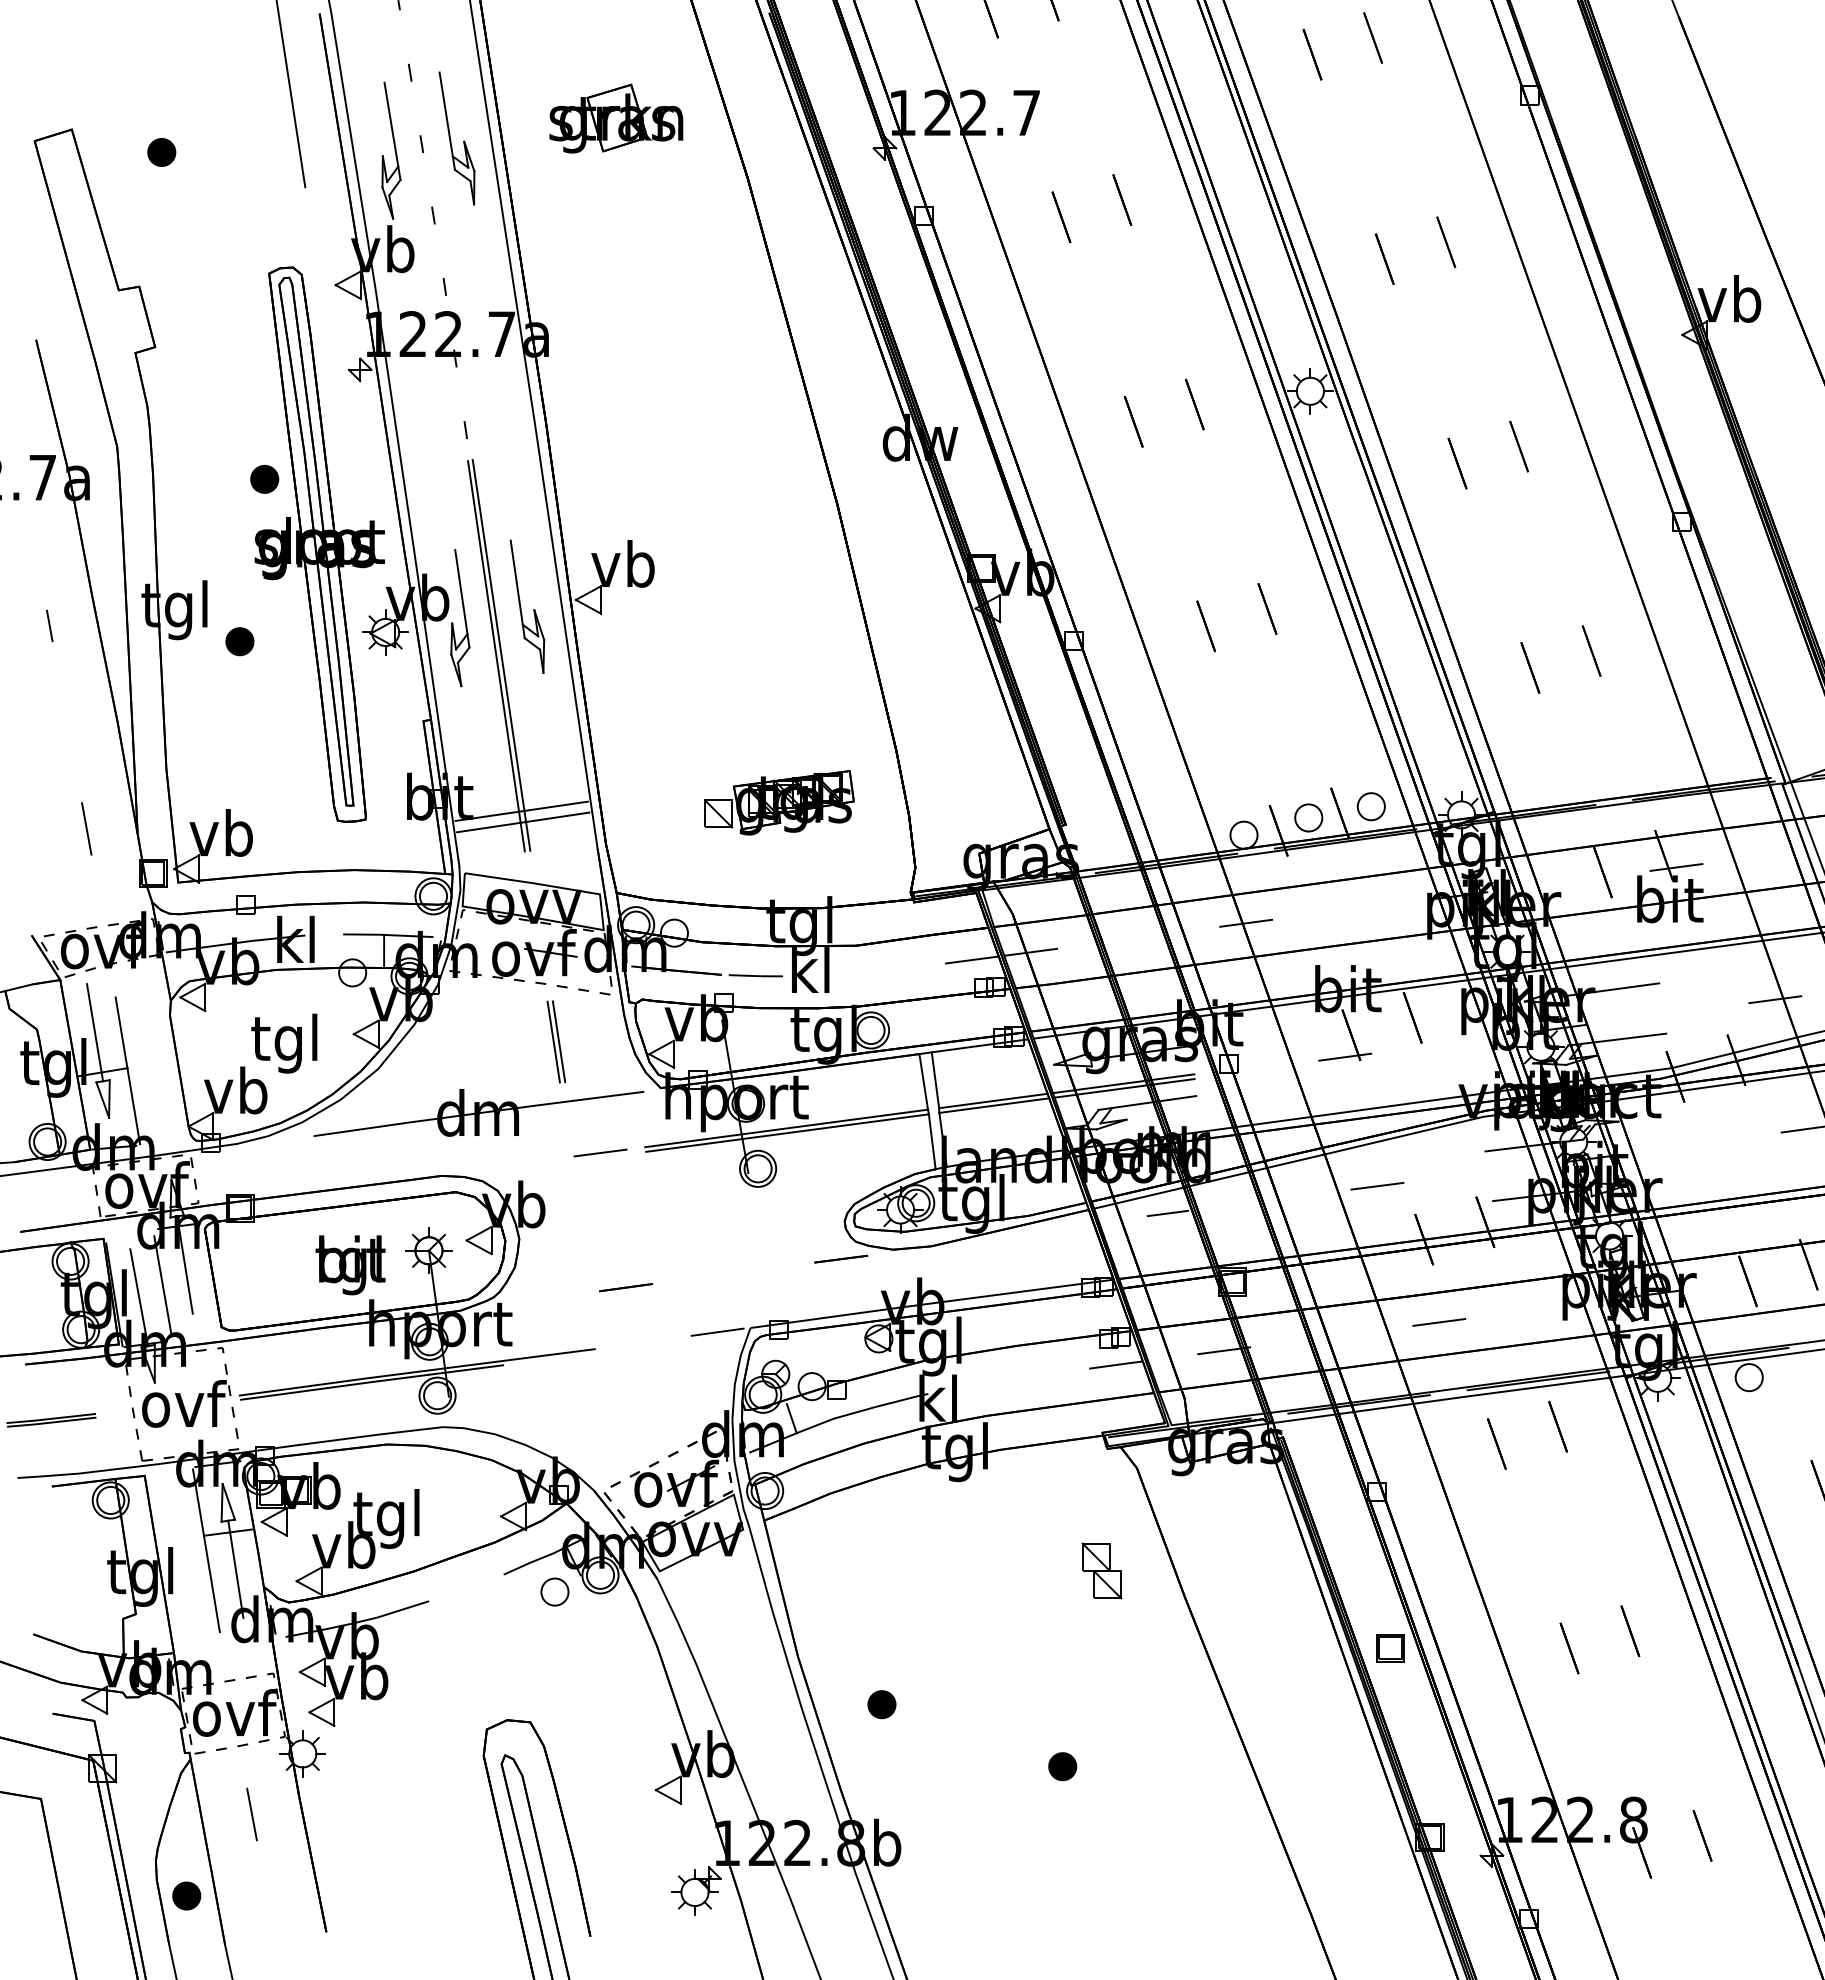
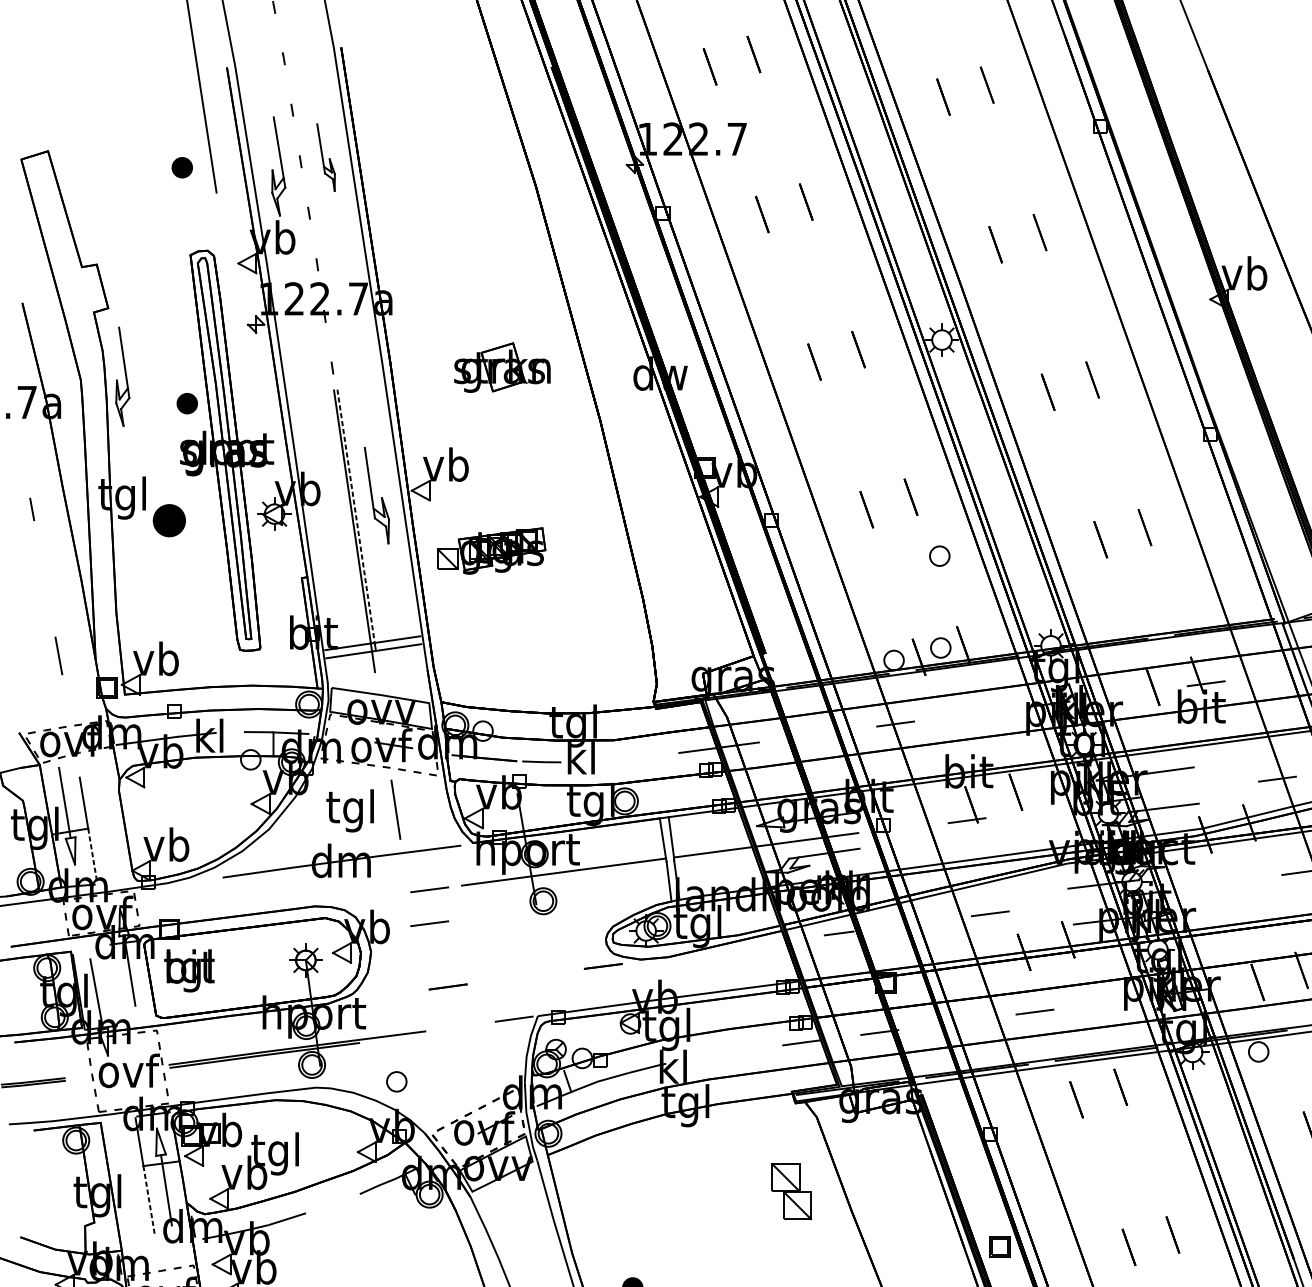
part: (616, 118) -> (502, 367), moved
part: (456, 138) -> (325, 157), size x0.7
part: (161, 152) -> (182, 167), moved
part: (460, 618) -> (122, 377), moved
line: (498, 635) -> (356, 516), solid -> dashed
part: (239, 641) -> (169, 520), size x1.6
part: (779, 802) -> (491, 550), moved
part: (1370, 806) -> (939, 556), moved
line: (528, 836) -> (377, 661), removed
line: (558, 1041) -> (399, 809), removed
text: (284, 1043) -> (350, 810), moved
line: (1124, 1088) -> (807, 843), removed
line: (994, 1105) -> (714, 855), removed
line: (133, 1106) -> (92, 856), solid -> dashed
line: (787, 1132) -> (564, 875), removed
line: (600, 1199) -> (429, 923), added
text: (350, 1265) -> (189, 971), moved
line: (162, 1284) -> (113, 984), removed
part: (1101, 1570) -> (791, 1191), size x1.4
line: (211, 1583) -> (148, 1200), solid -> dashed
part: (554, 1591) -> (396, 1081), moved

